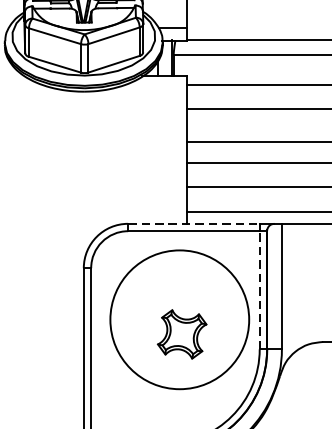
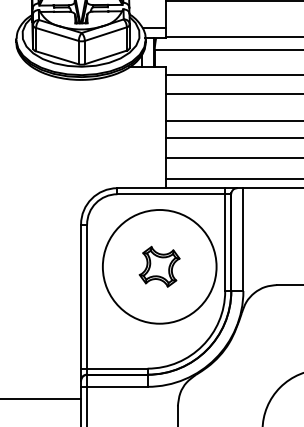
line: (194, 224) -> (171, 188), dashed -> solid
line: (260, 290) -> (225, 242), dashed -> solid
part: (181, 334) -> (159, 266), moved

